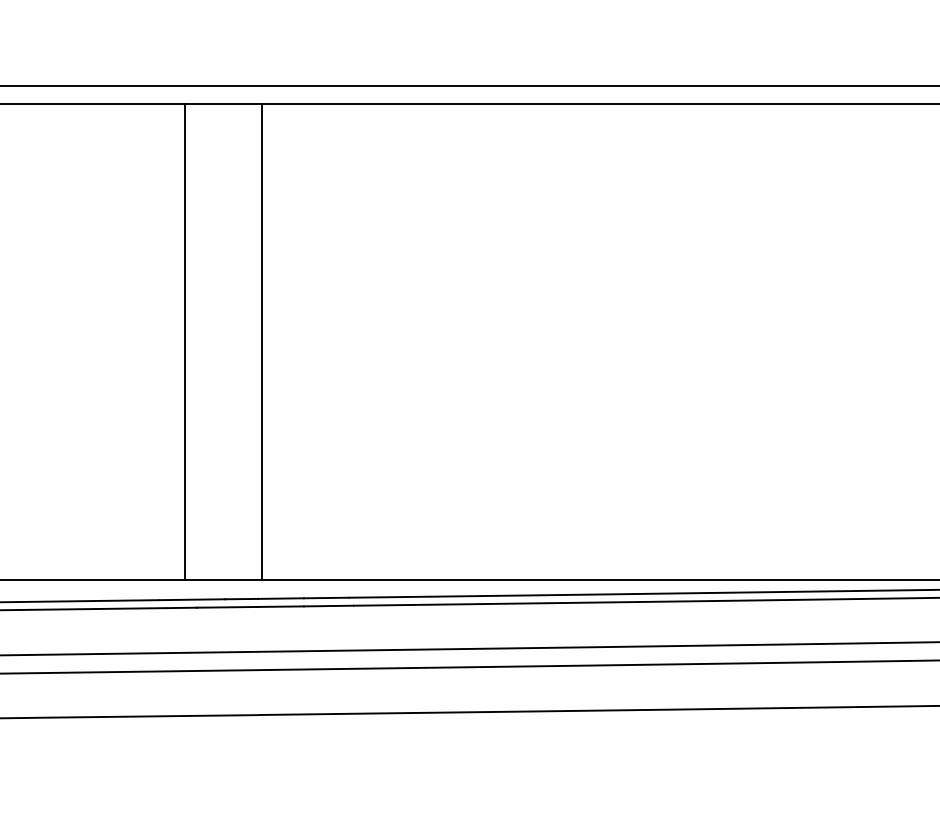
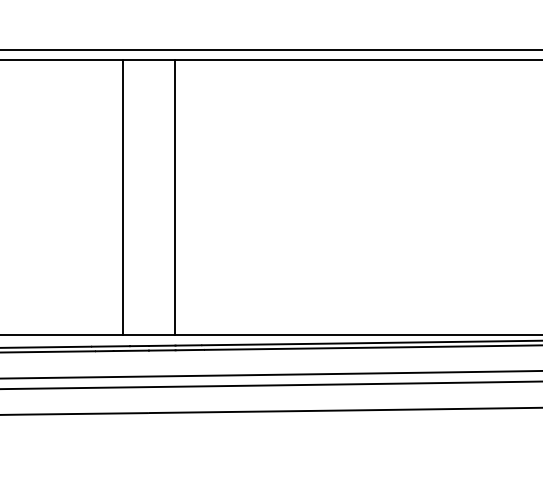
line: (184, 341) -> (122, 197), moved
line: (262, 341) -> (175, 197), moved

